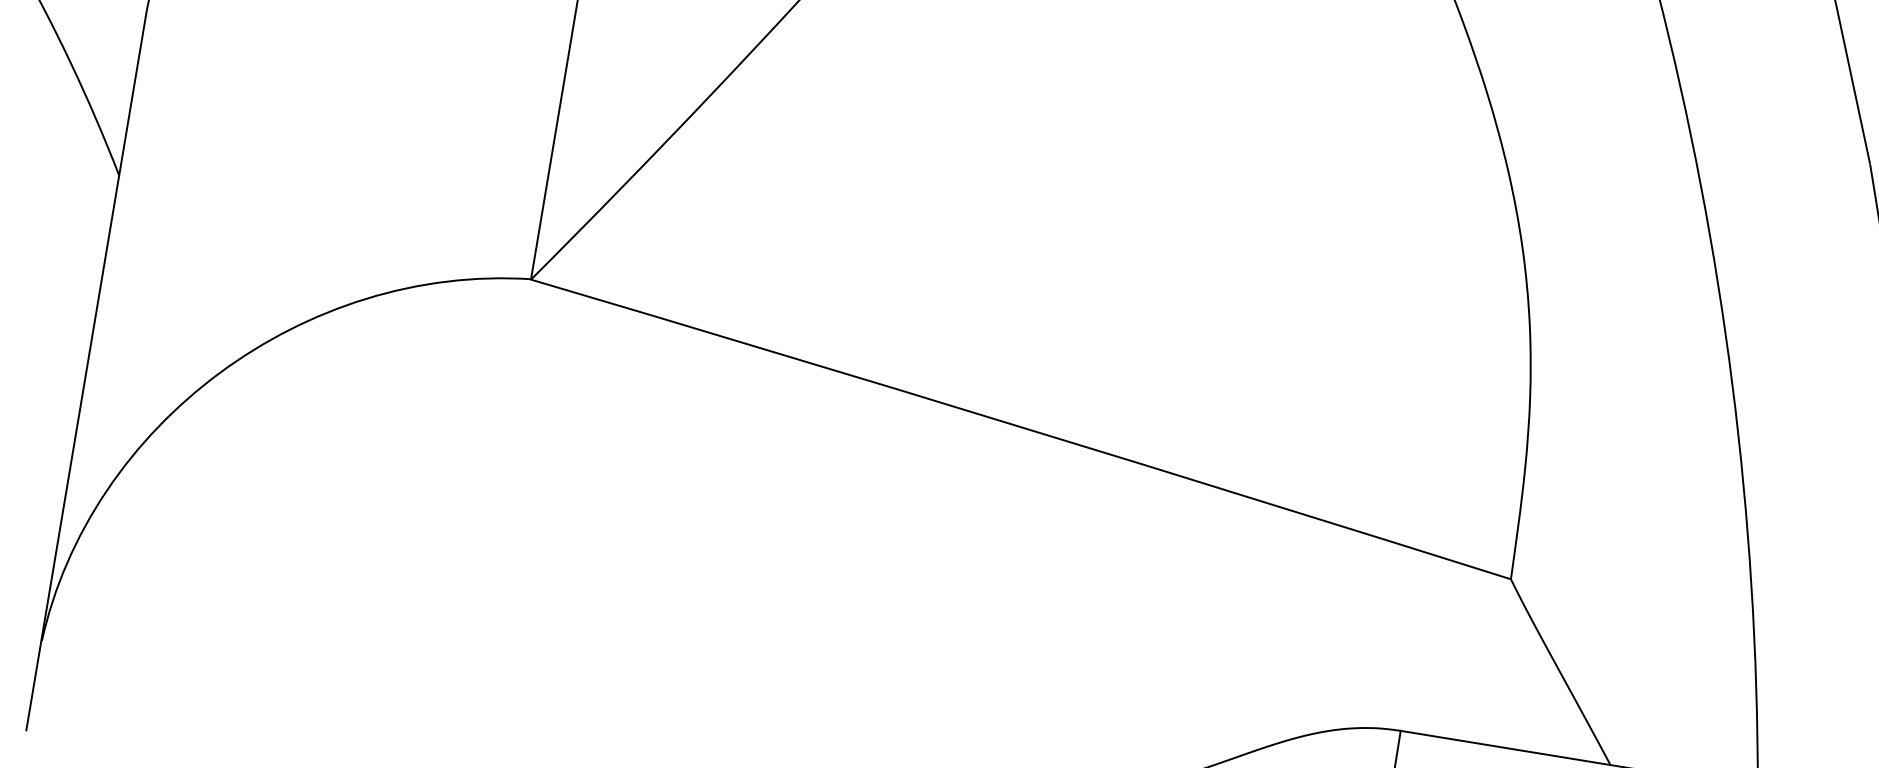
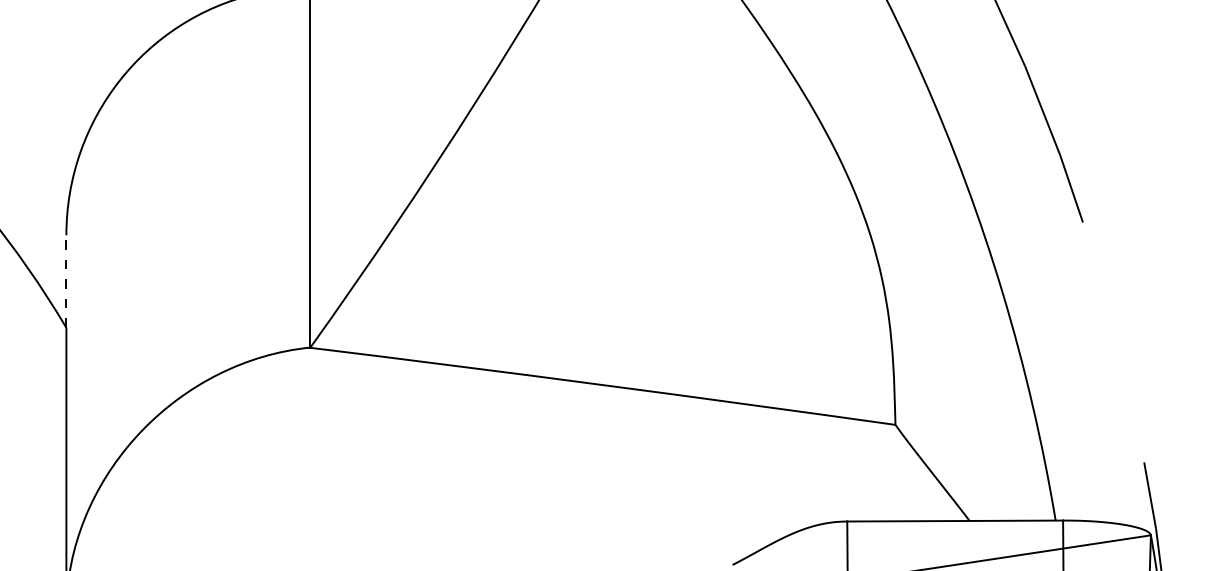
line: (132, 96) -> (66, 281), solid -> dashed

